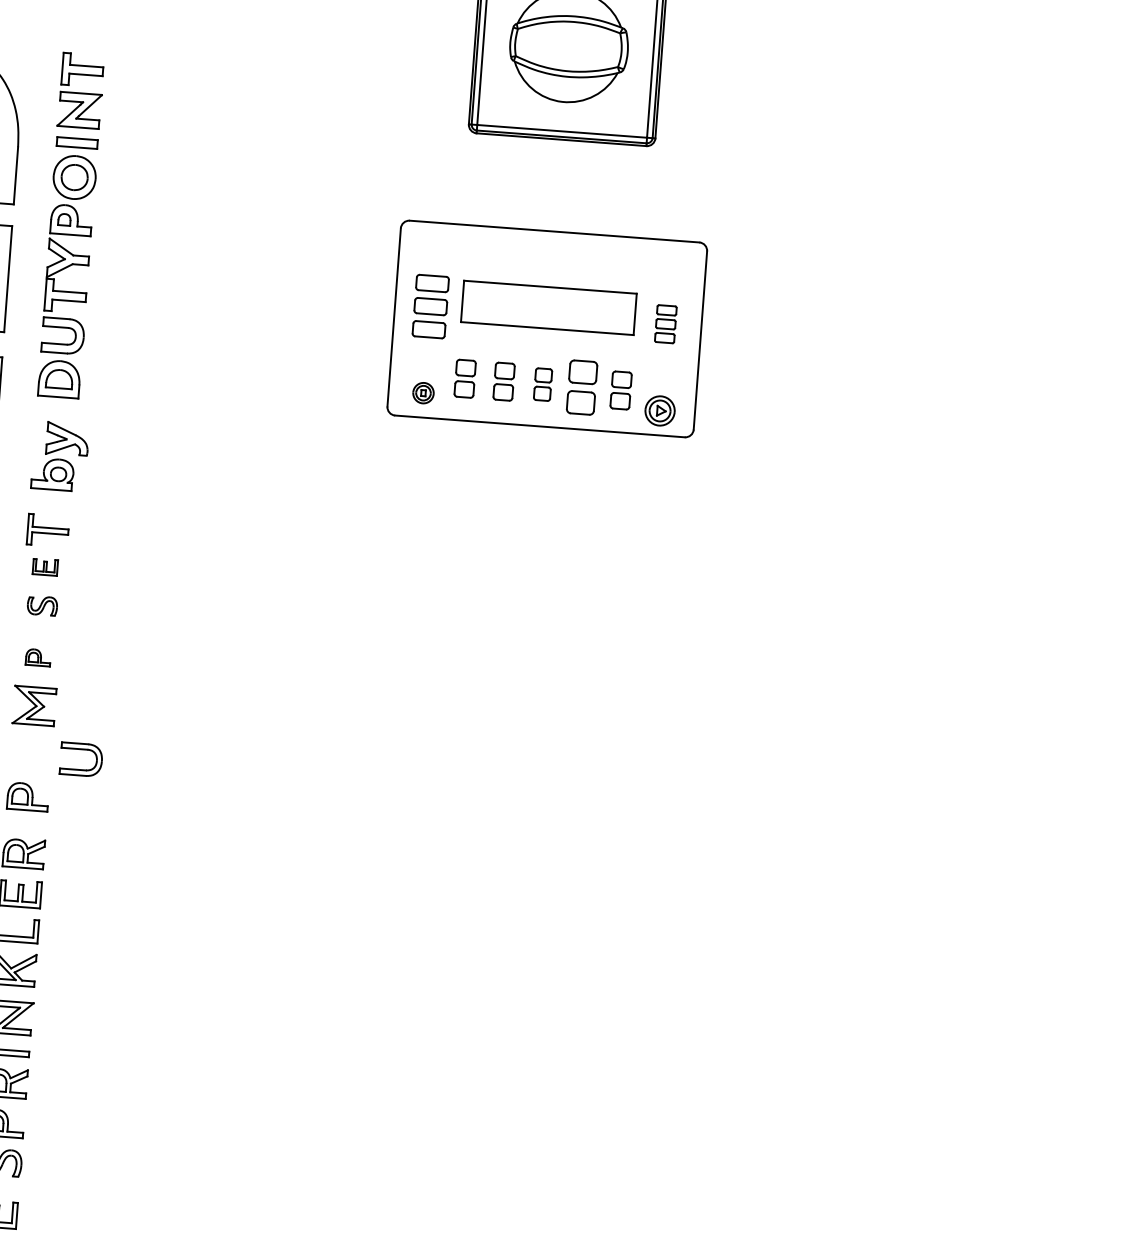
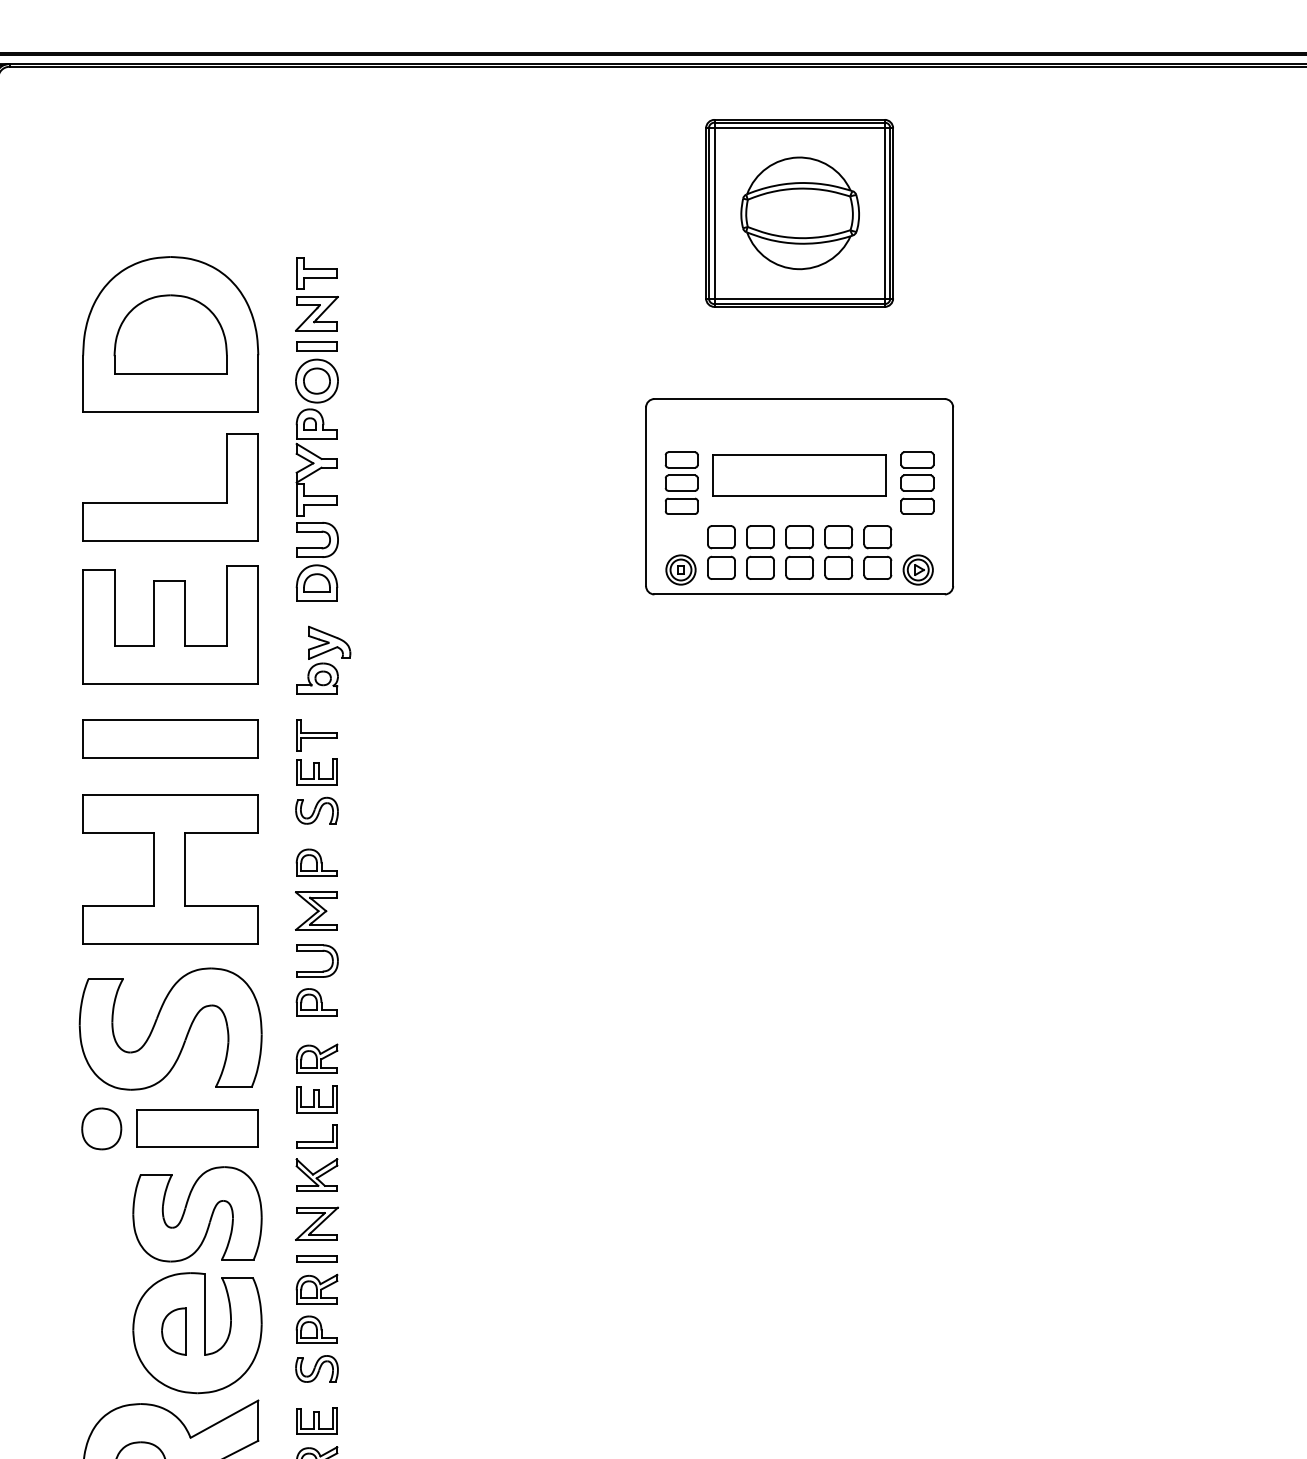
part: (665, 323) -> (917, 482), size x1.67
part: (465, 378) -> (721, 552), size x1.43
part: (504, 381) -> (760, 552), size x1.43
part: (542, 384) -> (799, 552), size x1.67
part: (620, 390) -> (877, 552), size x1.43
part: (423, 392) -> (680, 569), size x1.43
part: (44, 566) -> (316, 771), size x1.67
part: (41, 605) -> (316, 810), size x1.43
part: (38, 657) -> (316, 862), size x1.67
part: (82, 750) -> (317, 951), moved

